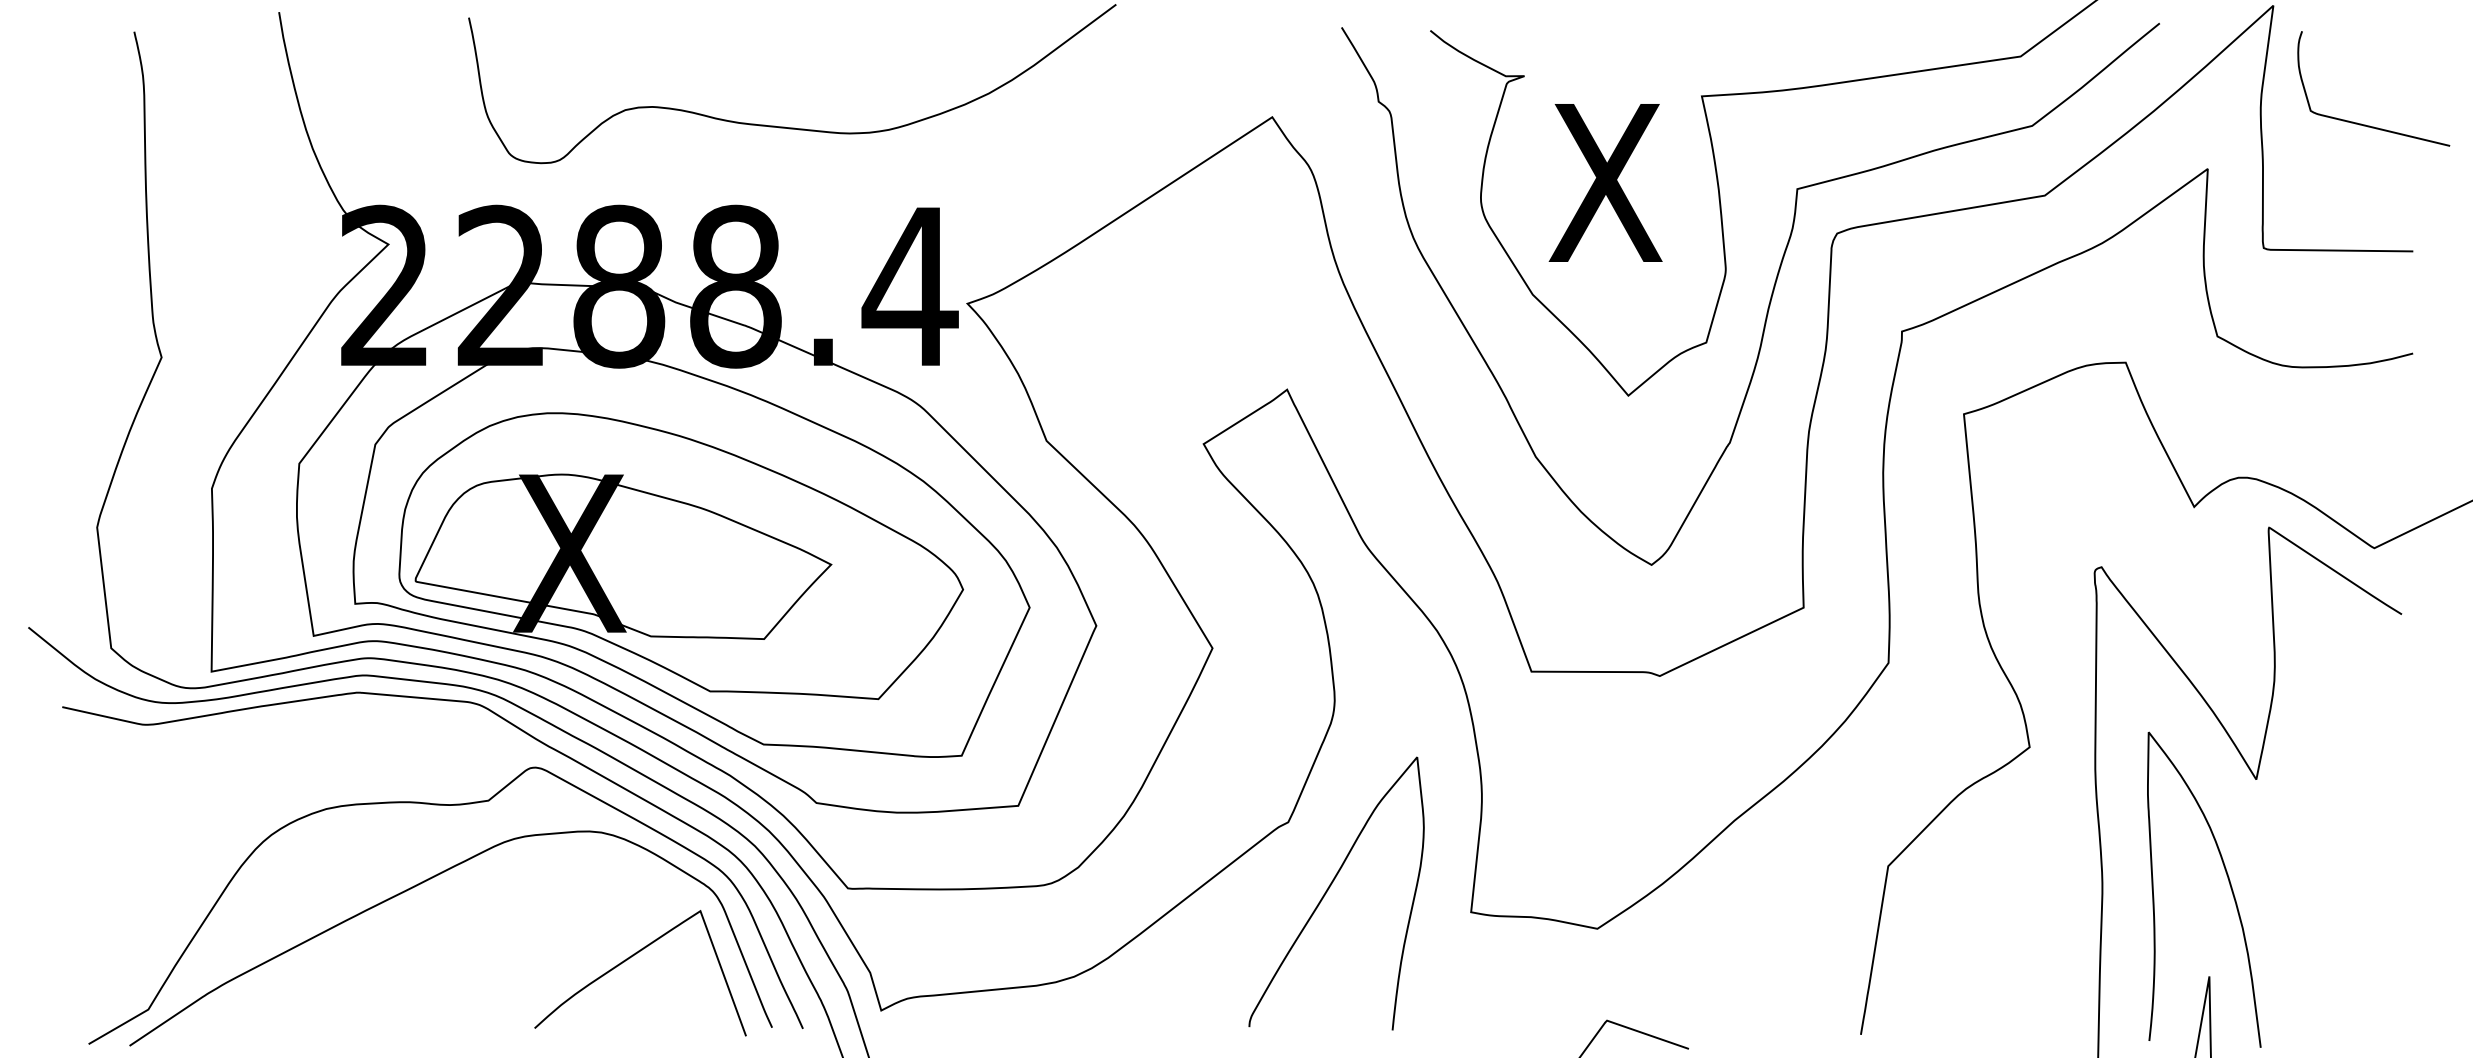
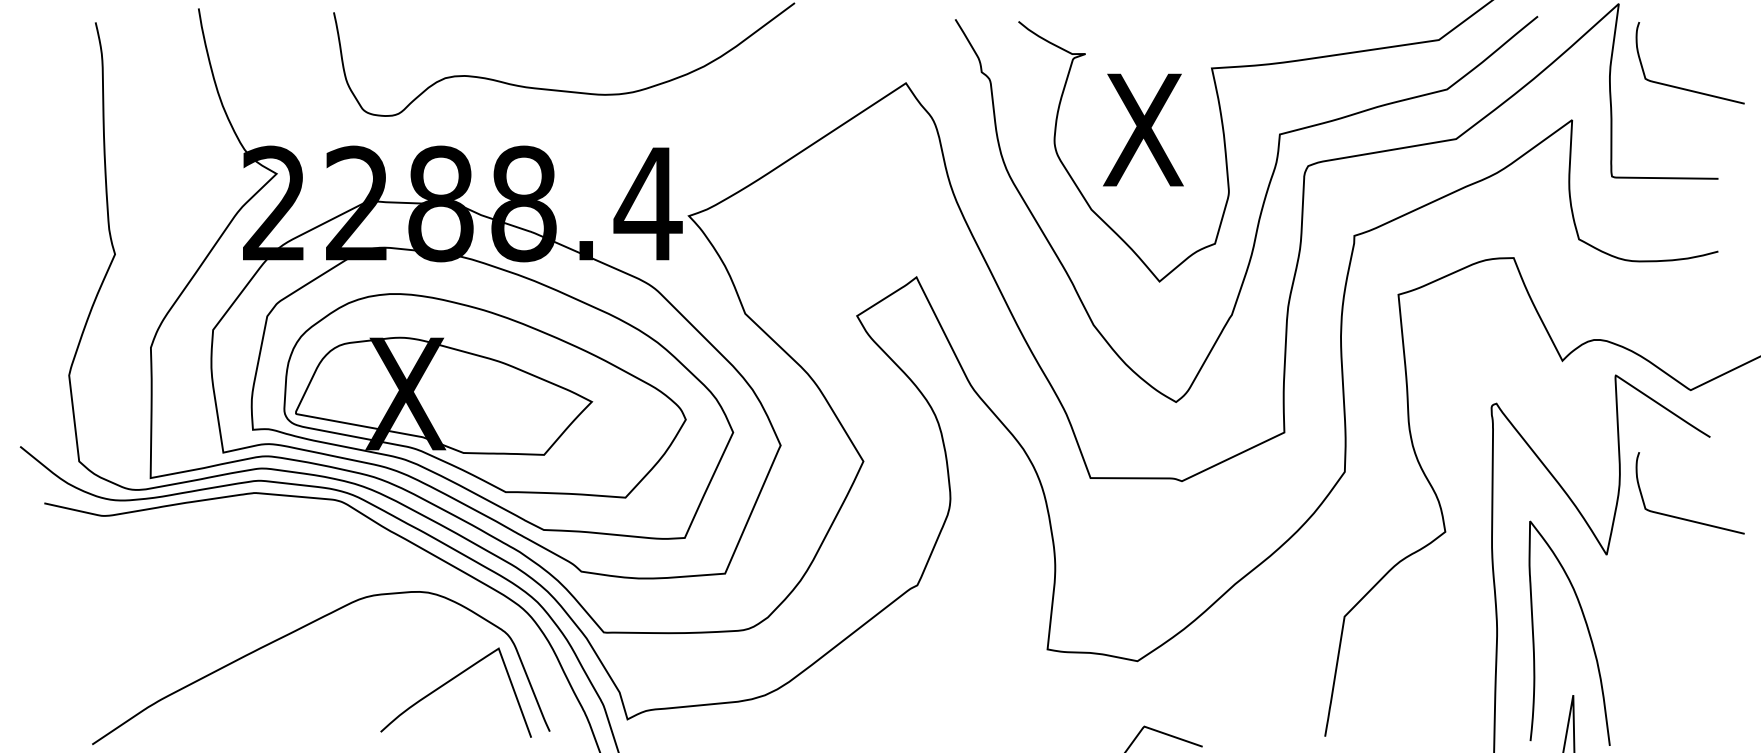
curve: (2365, 728) -> (1684, 518), added
curve: (445, 805) -> (317, 573), removed
curve: (1330, 887) -> (947, 631), removed

